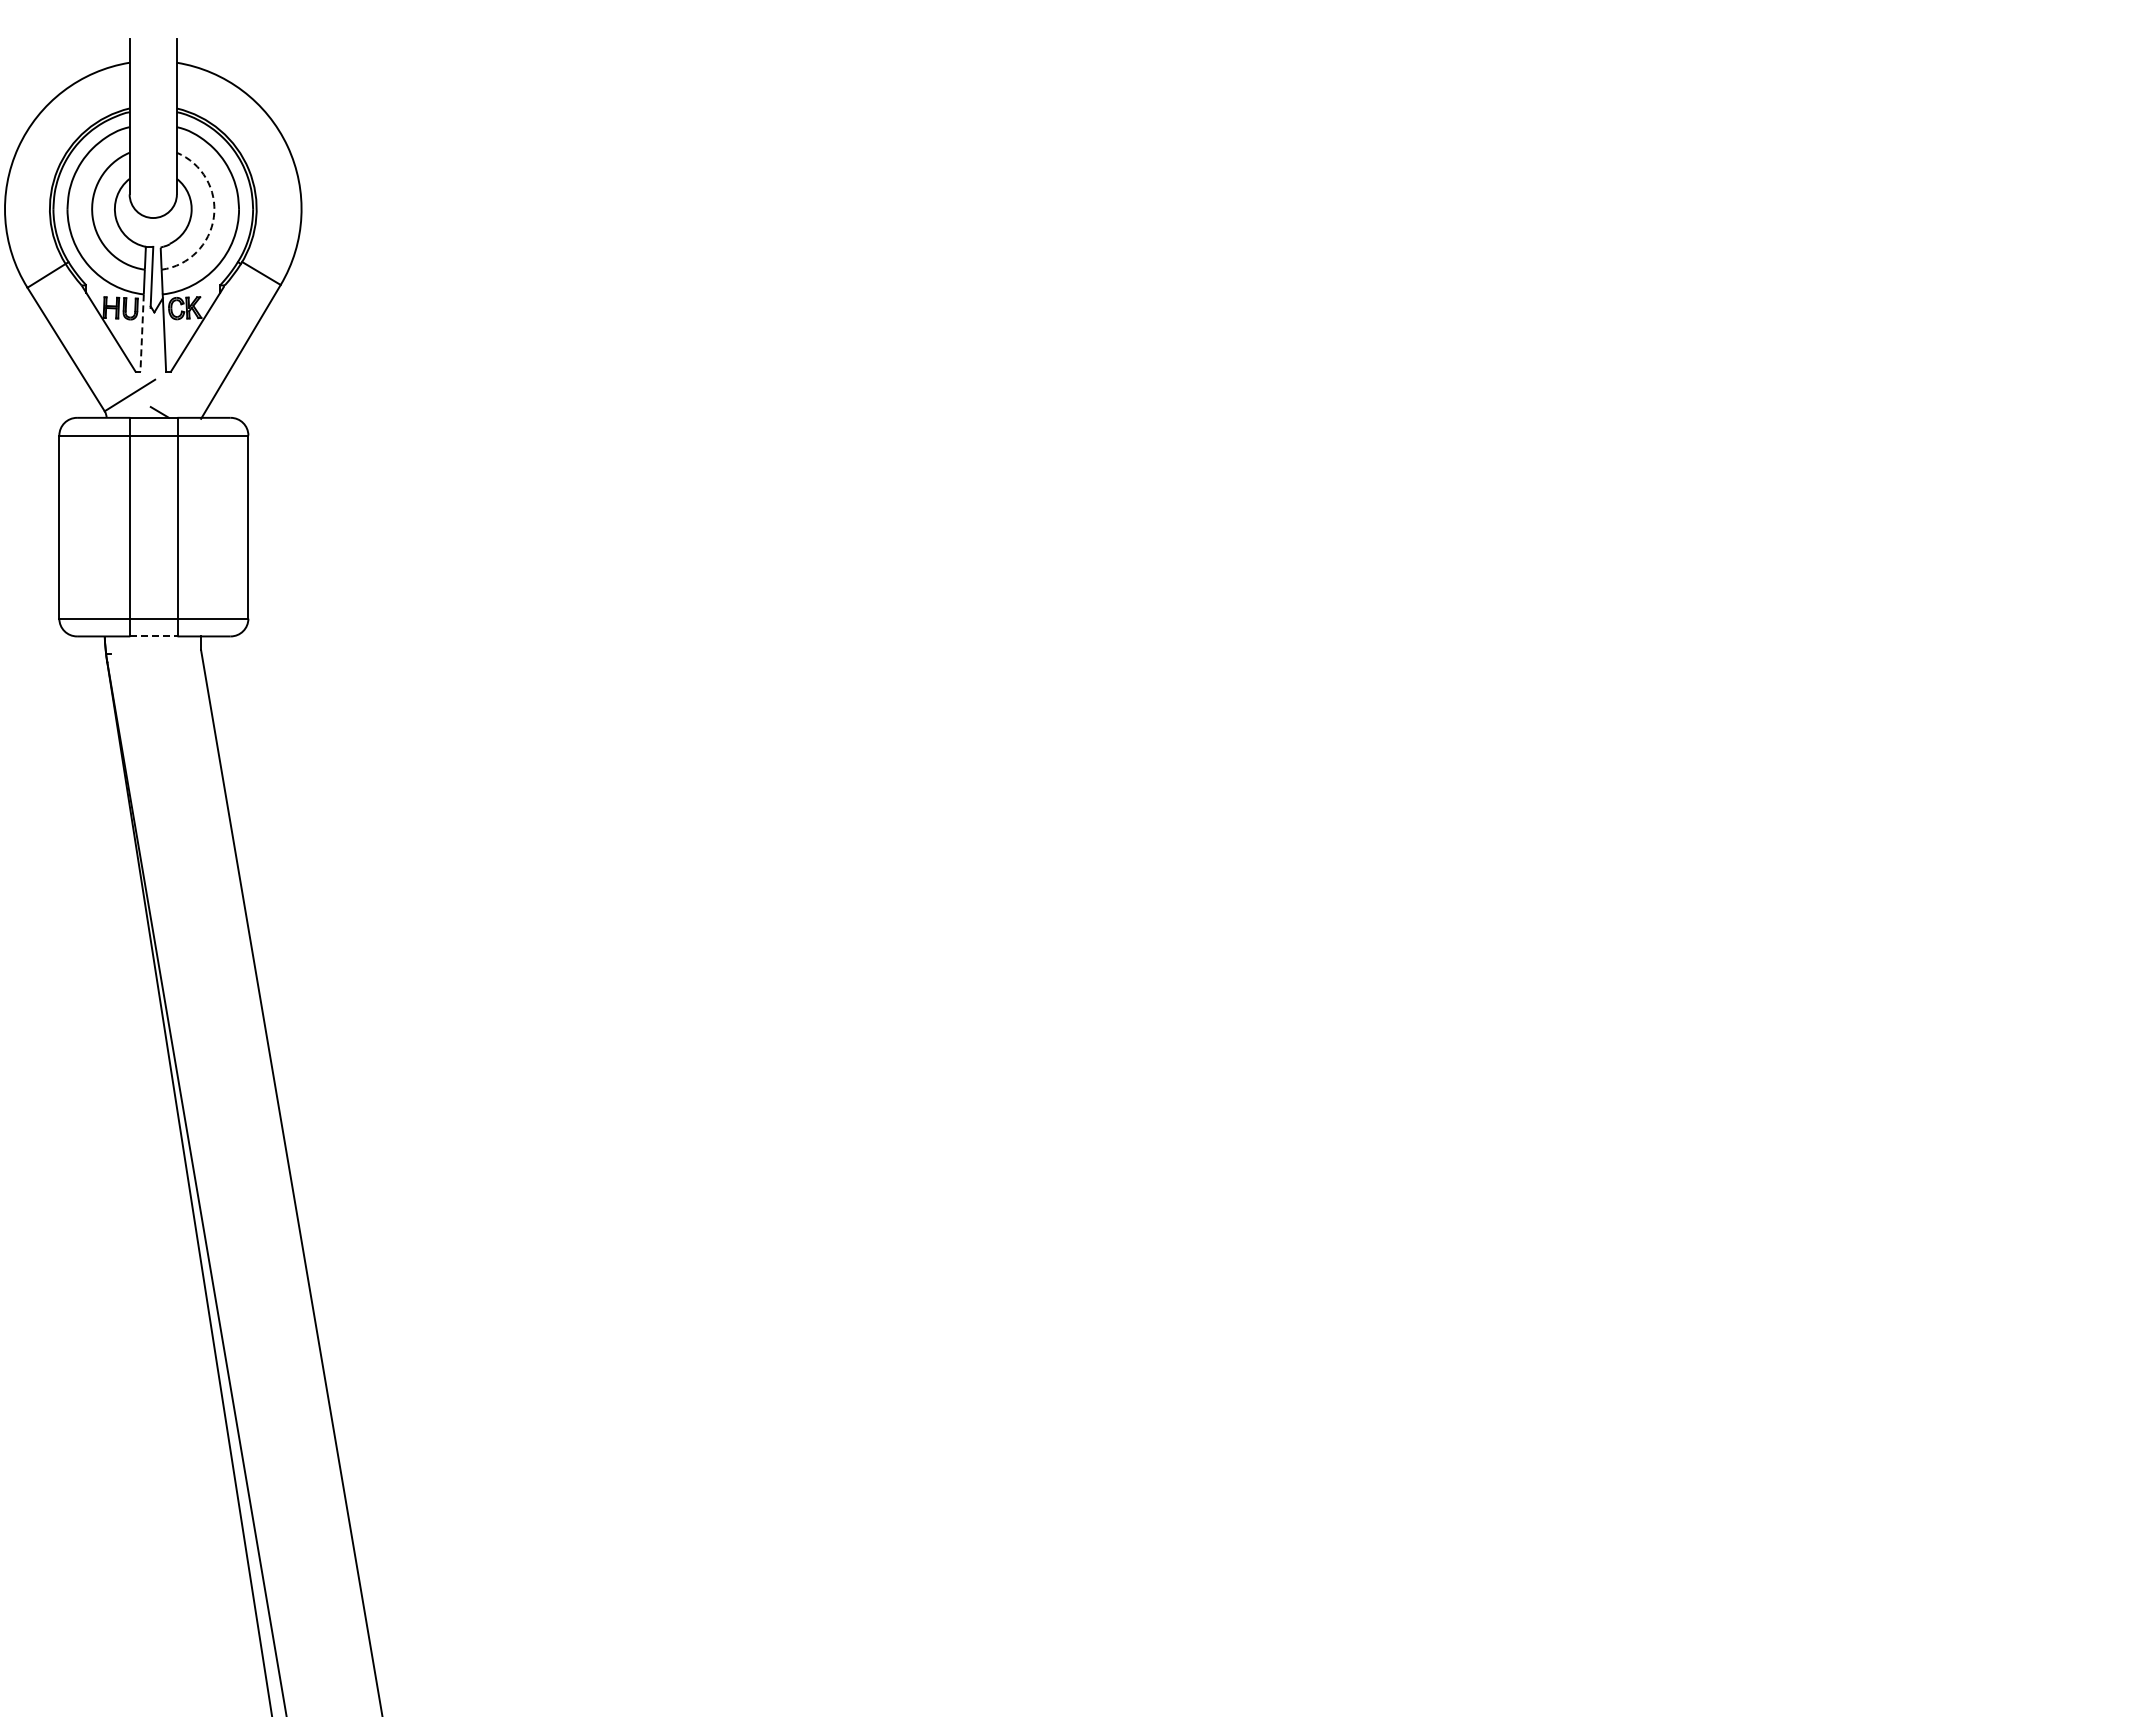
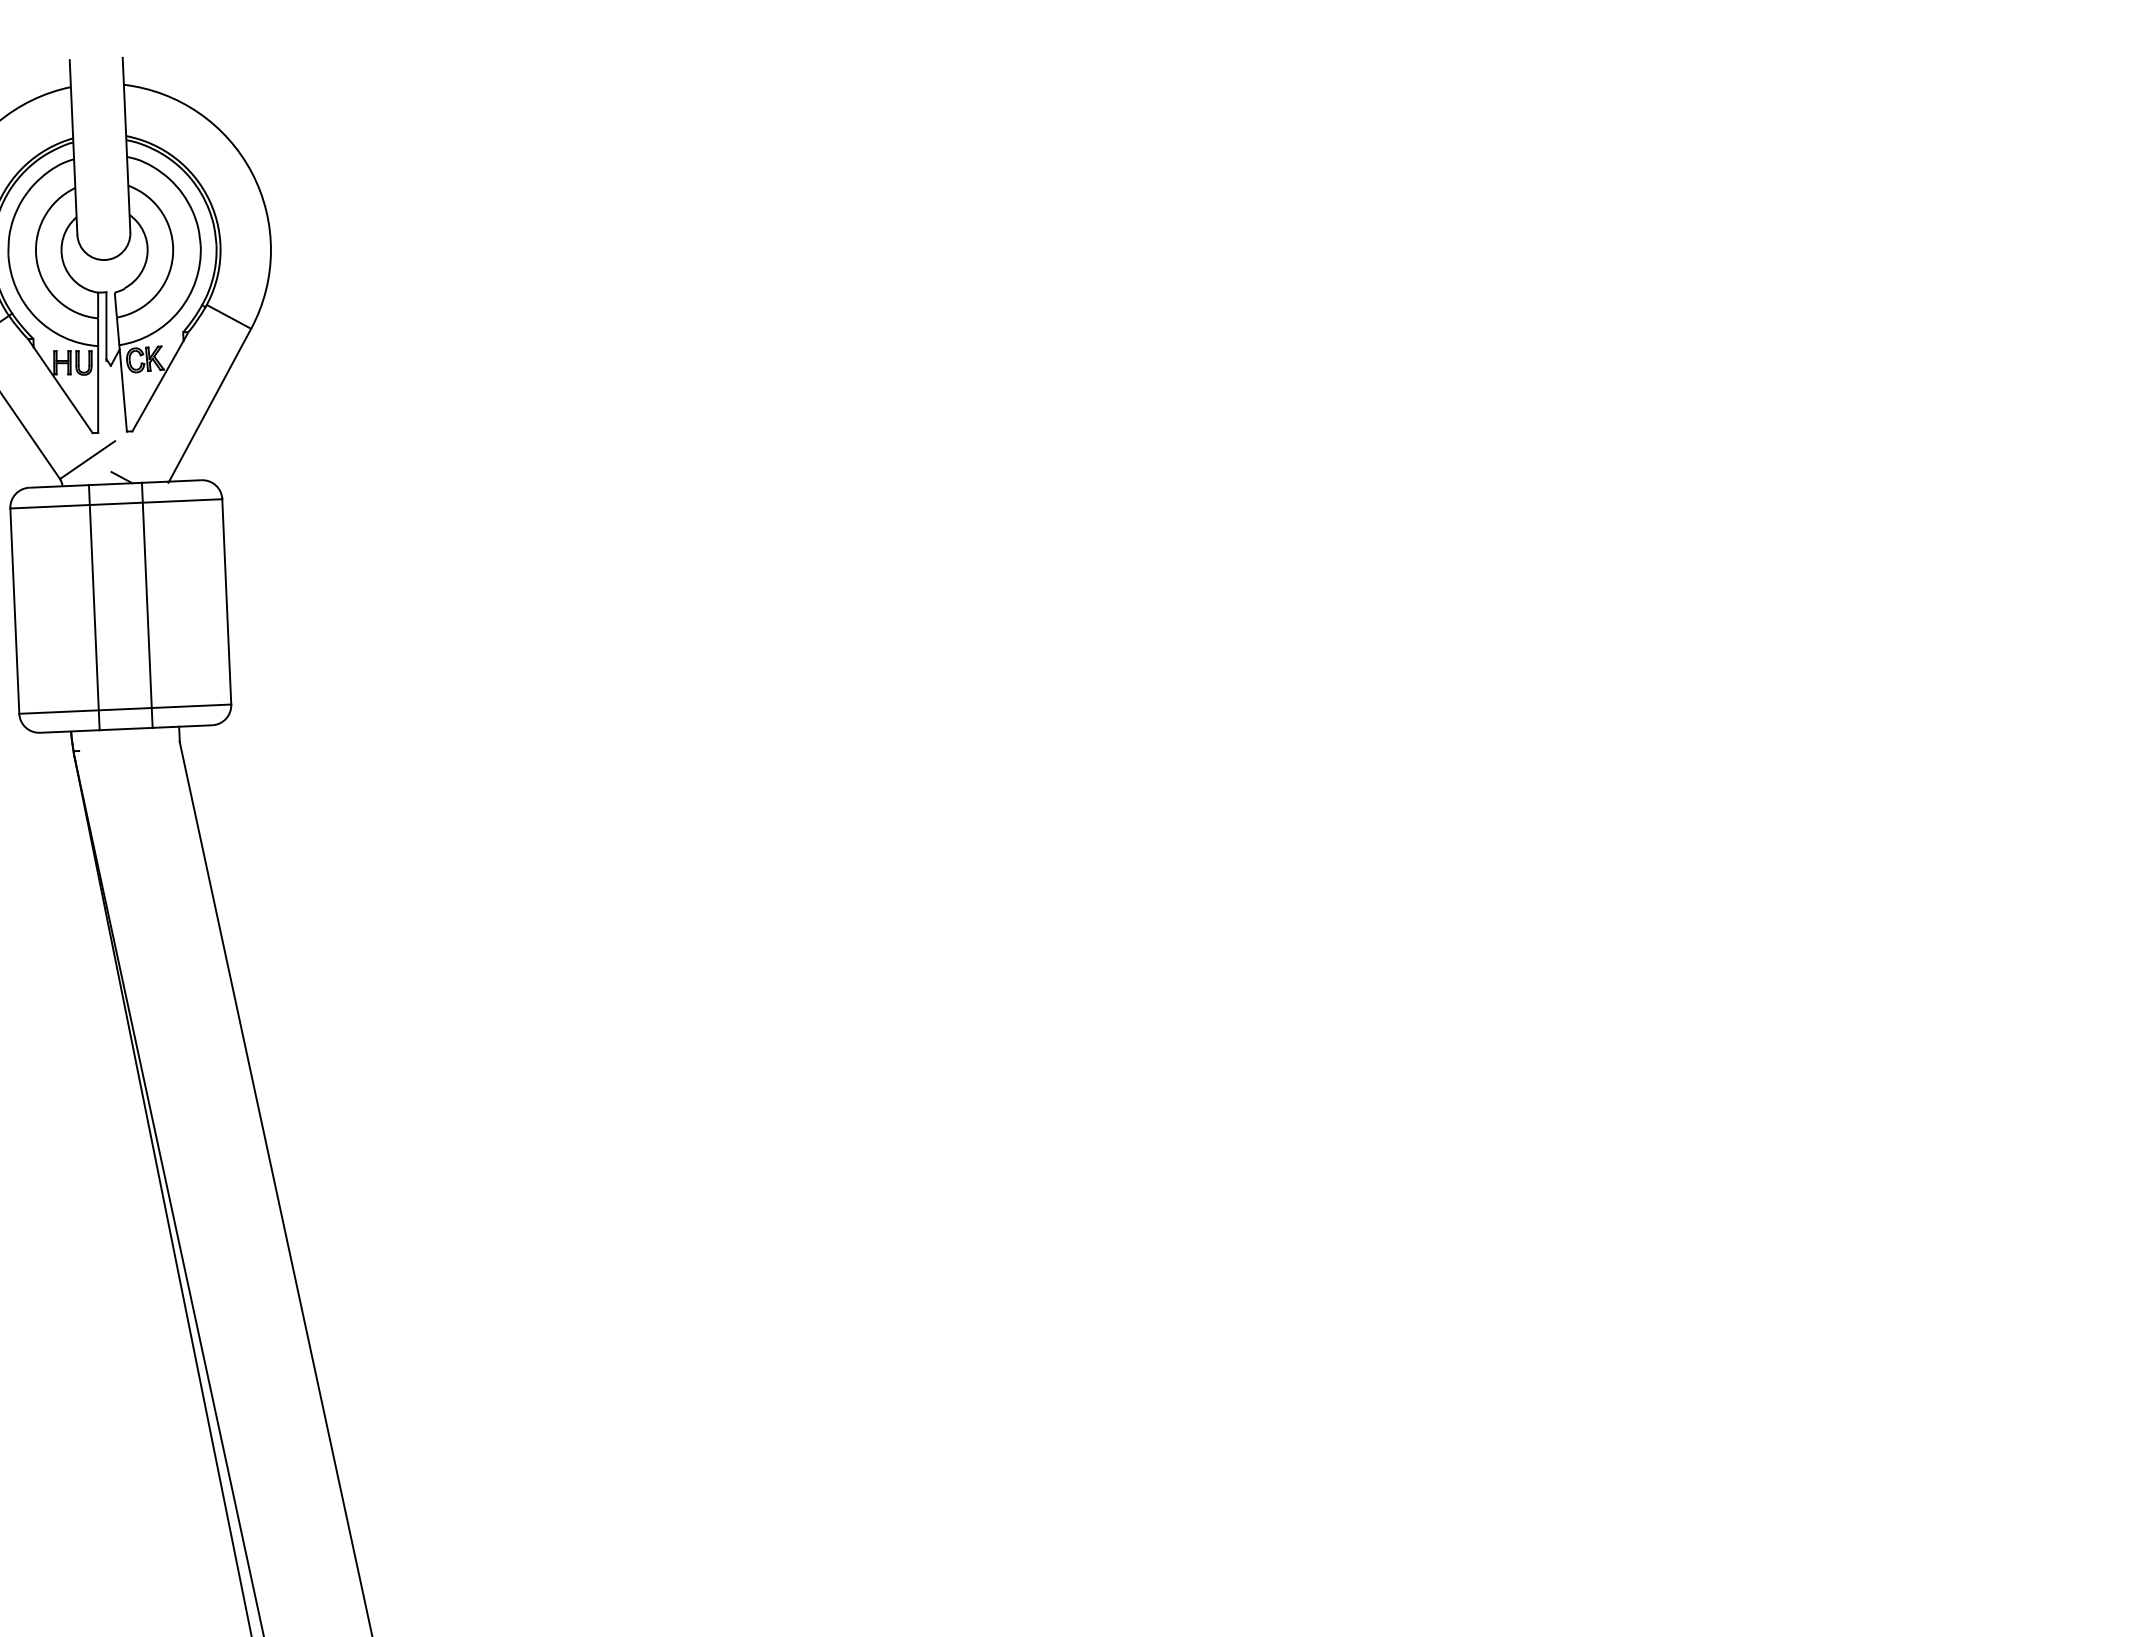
arc: (213, 217) -> (172, 256), dashed -> solid
line: (142, 333) -> (98, 389), dashed -> solid
line: (153, 636) -> (125, 729), dashed -> solid

